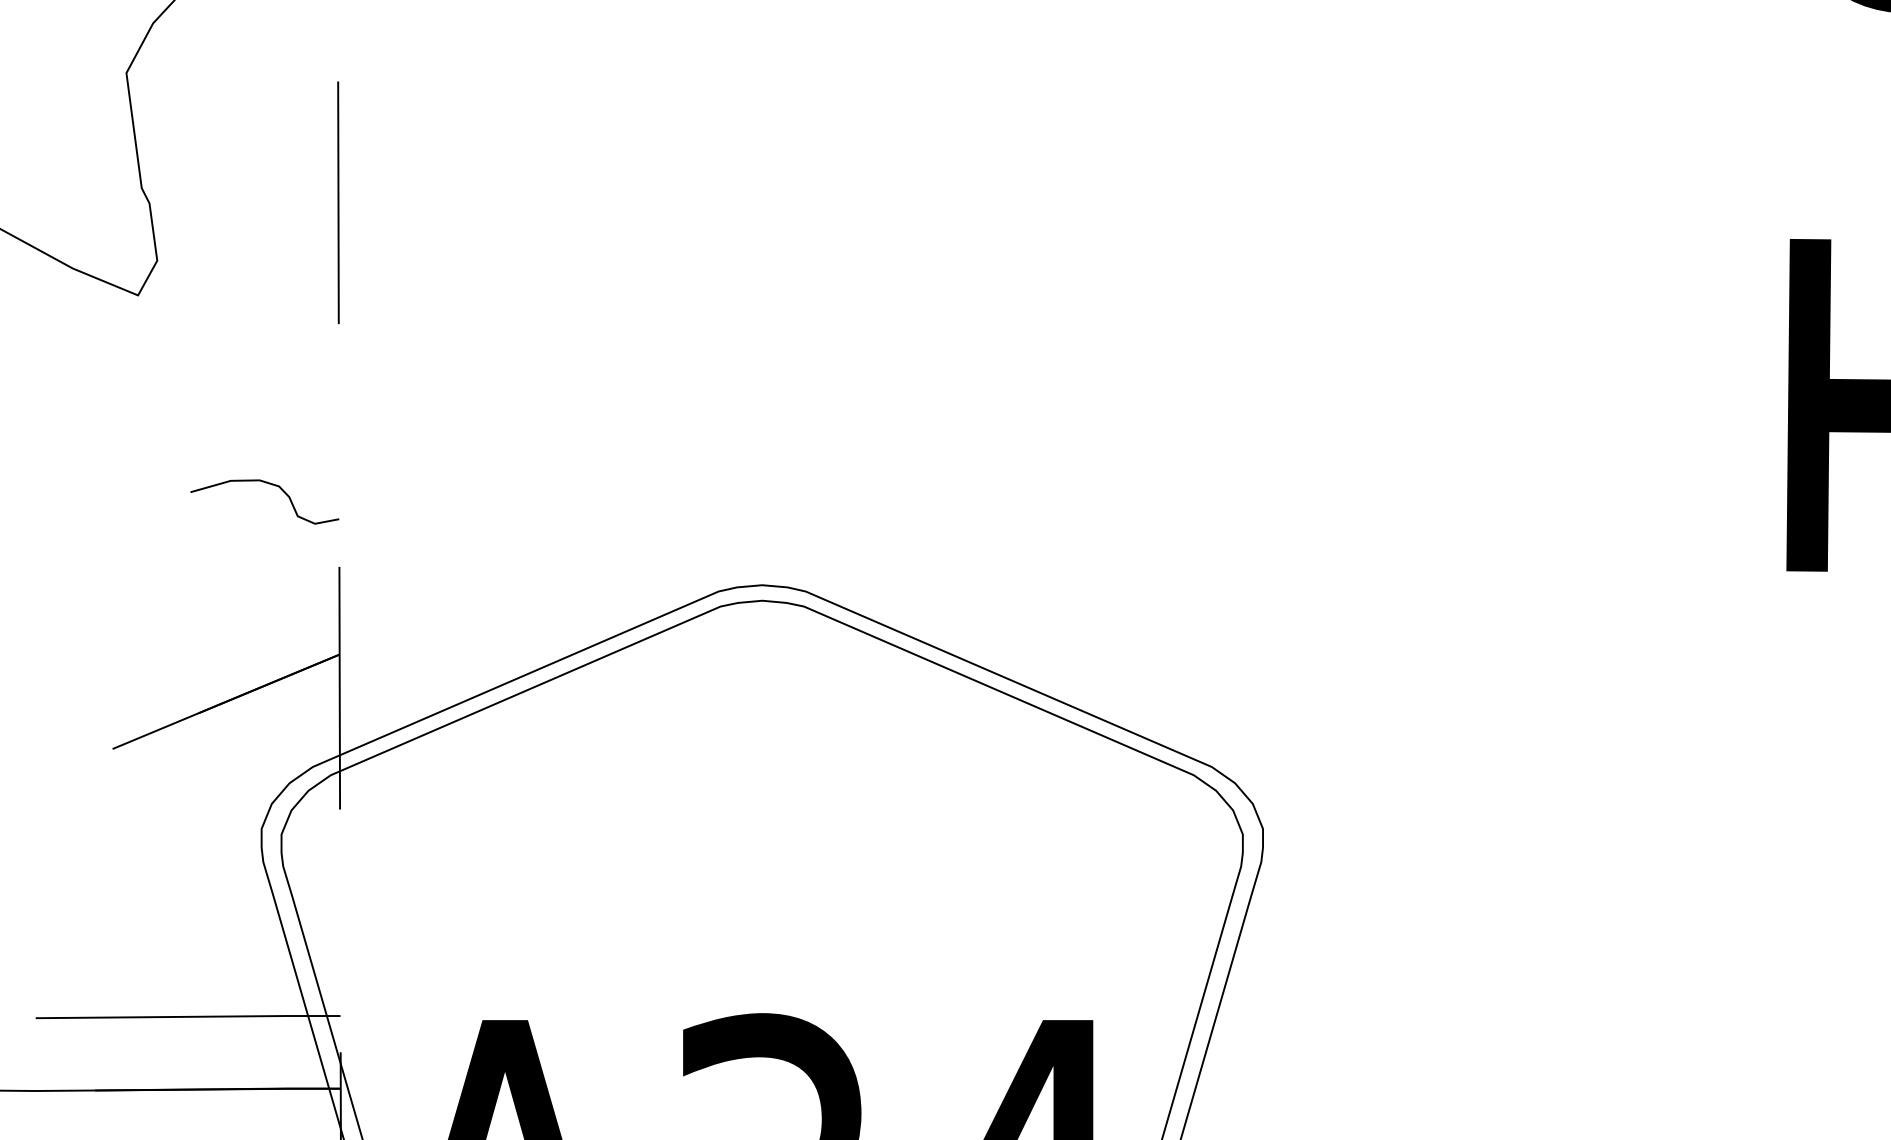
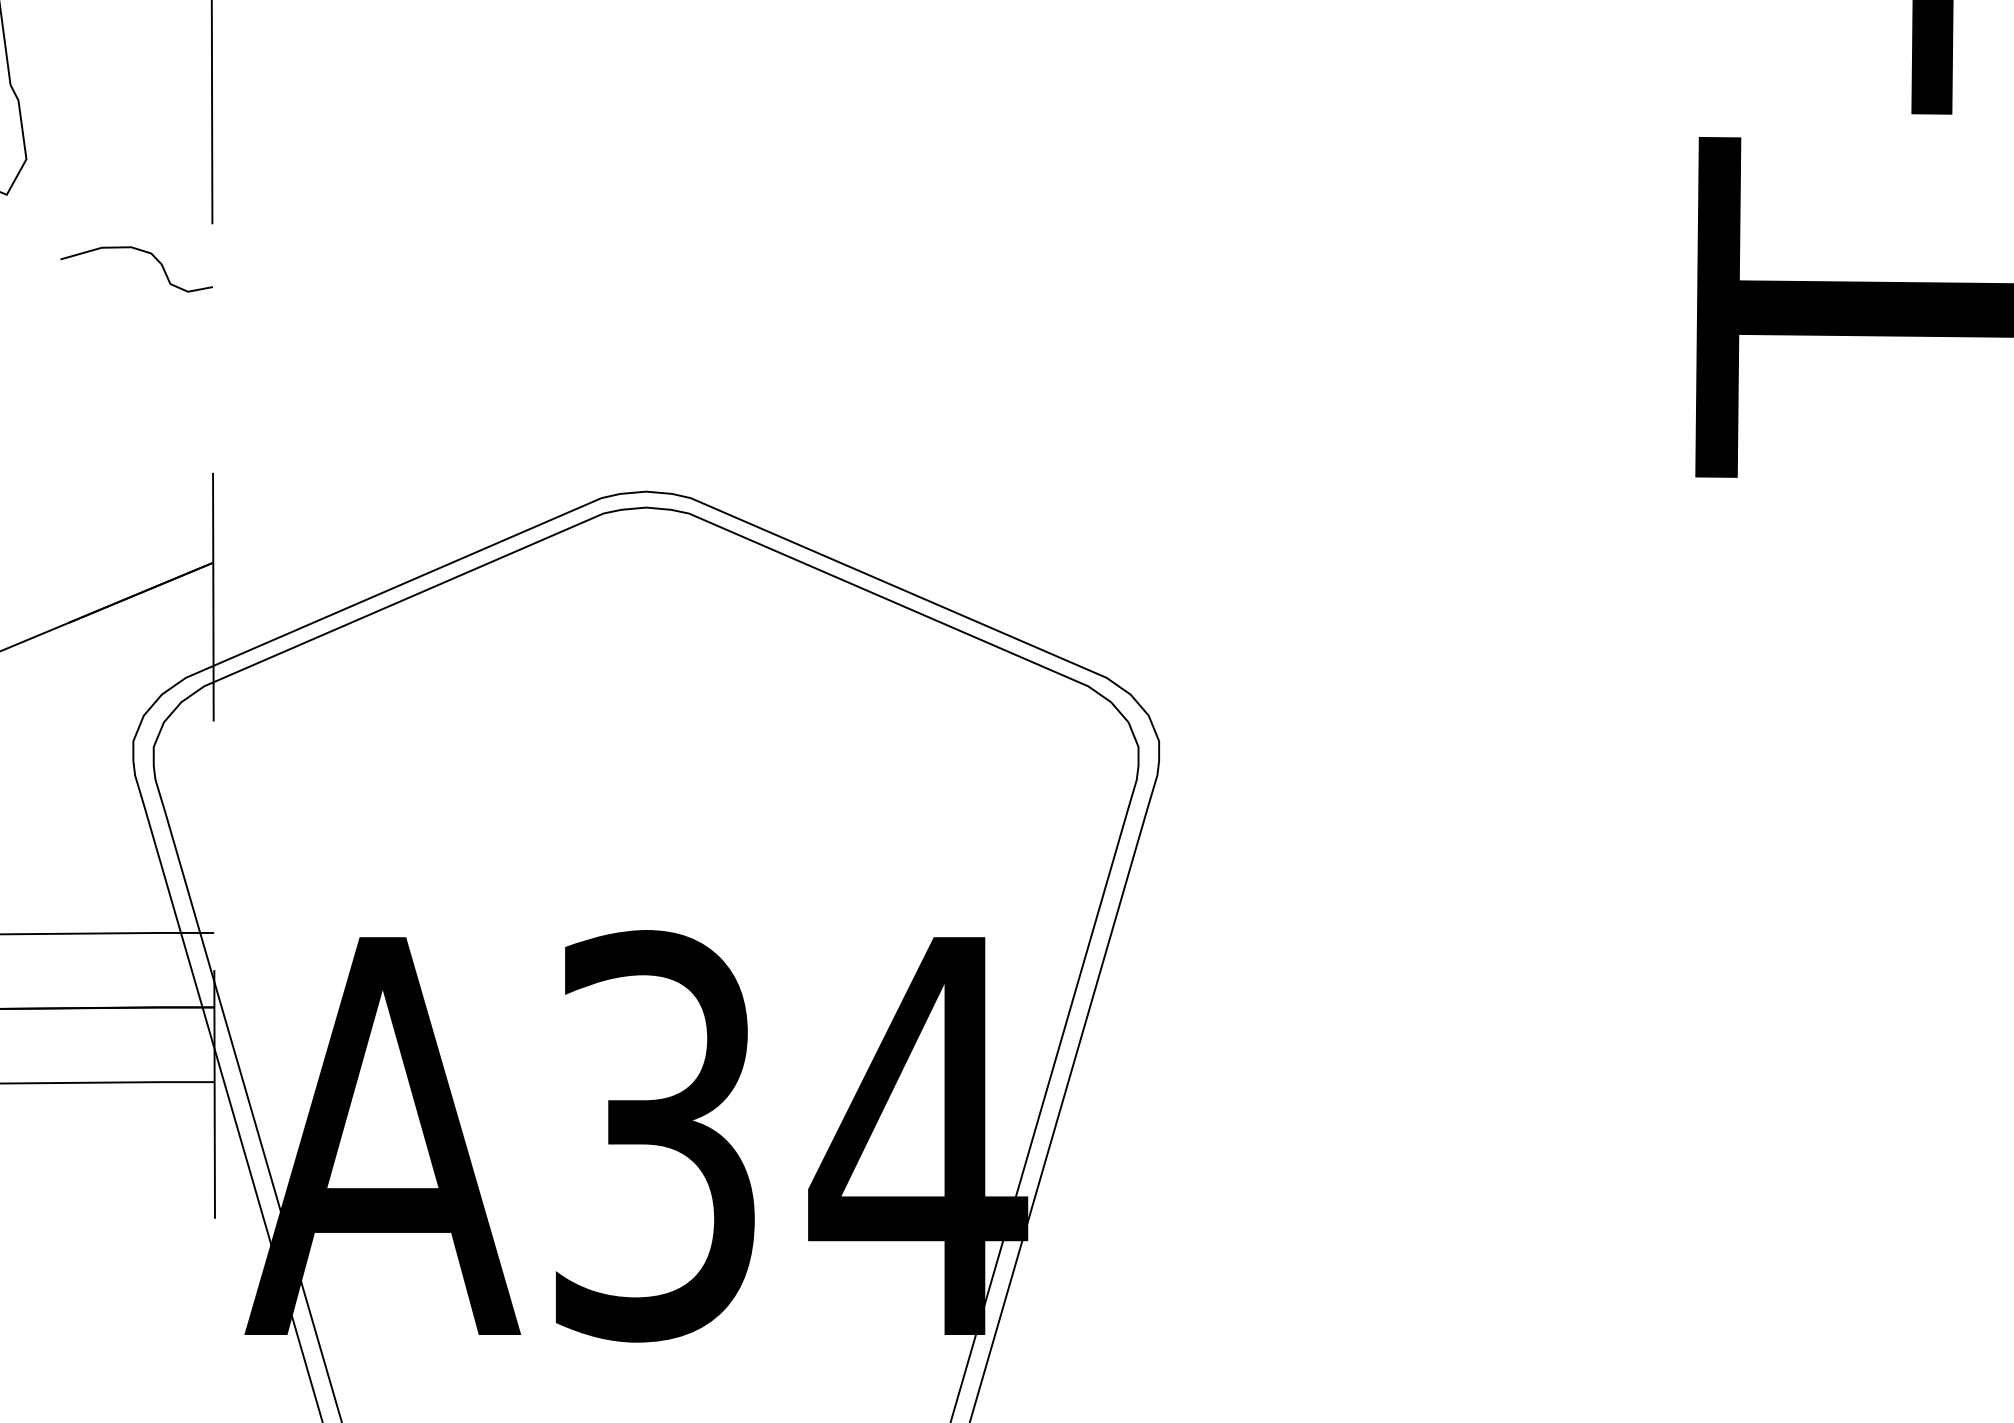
curve: (268, 484) -> (140, 251), moved

